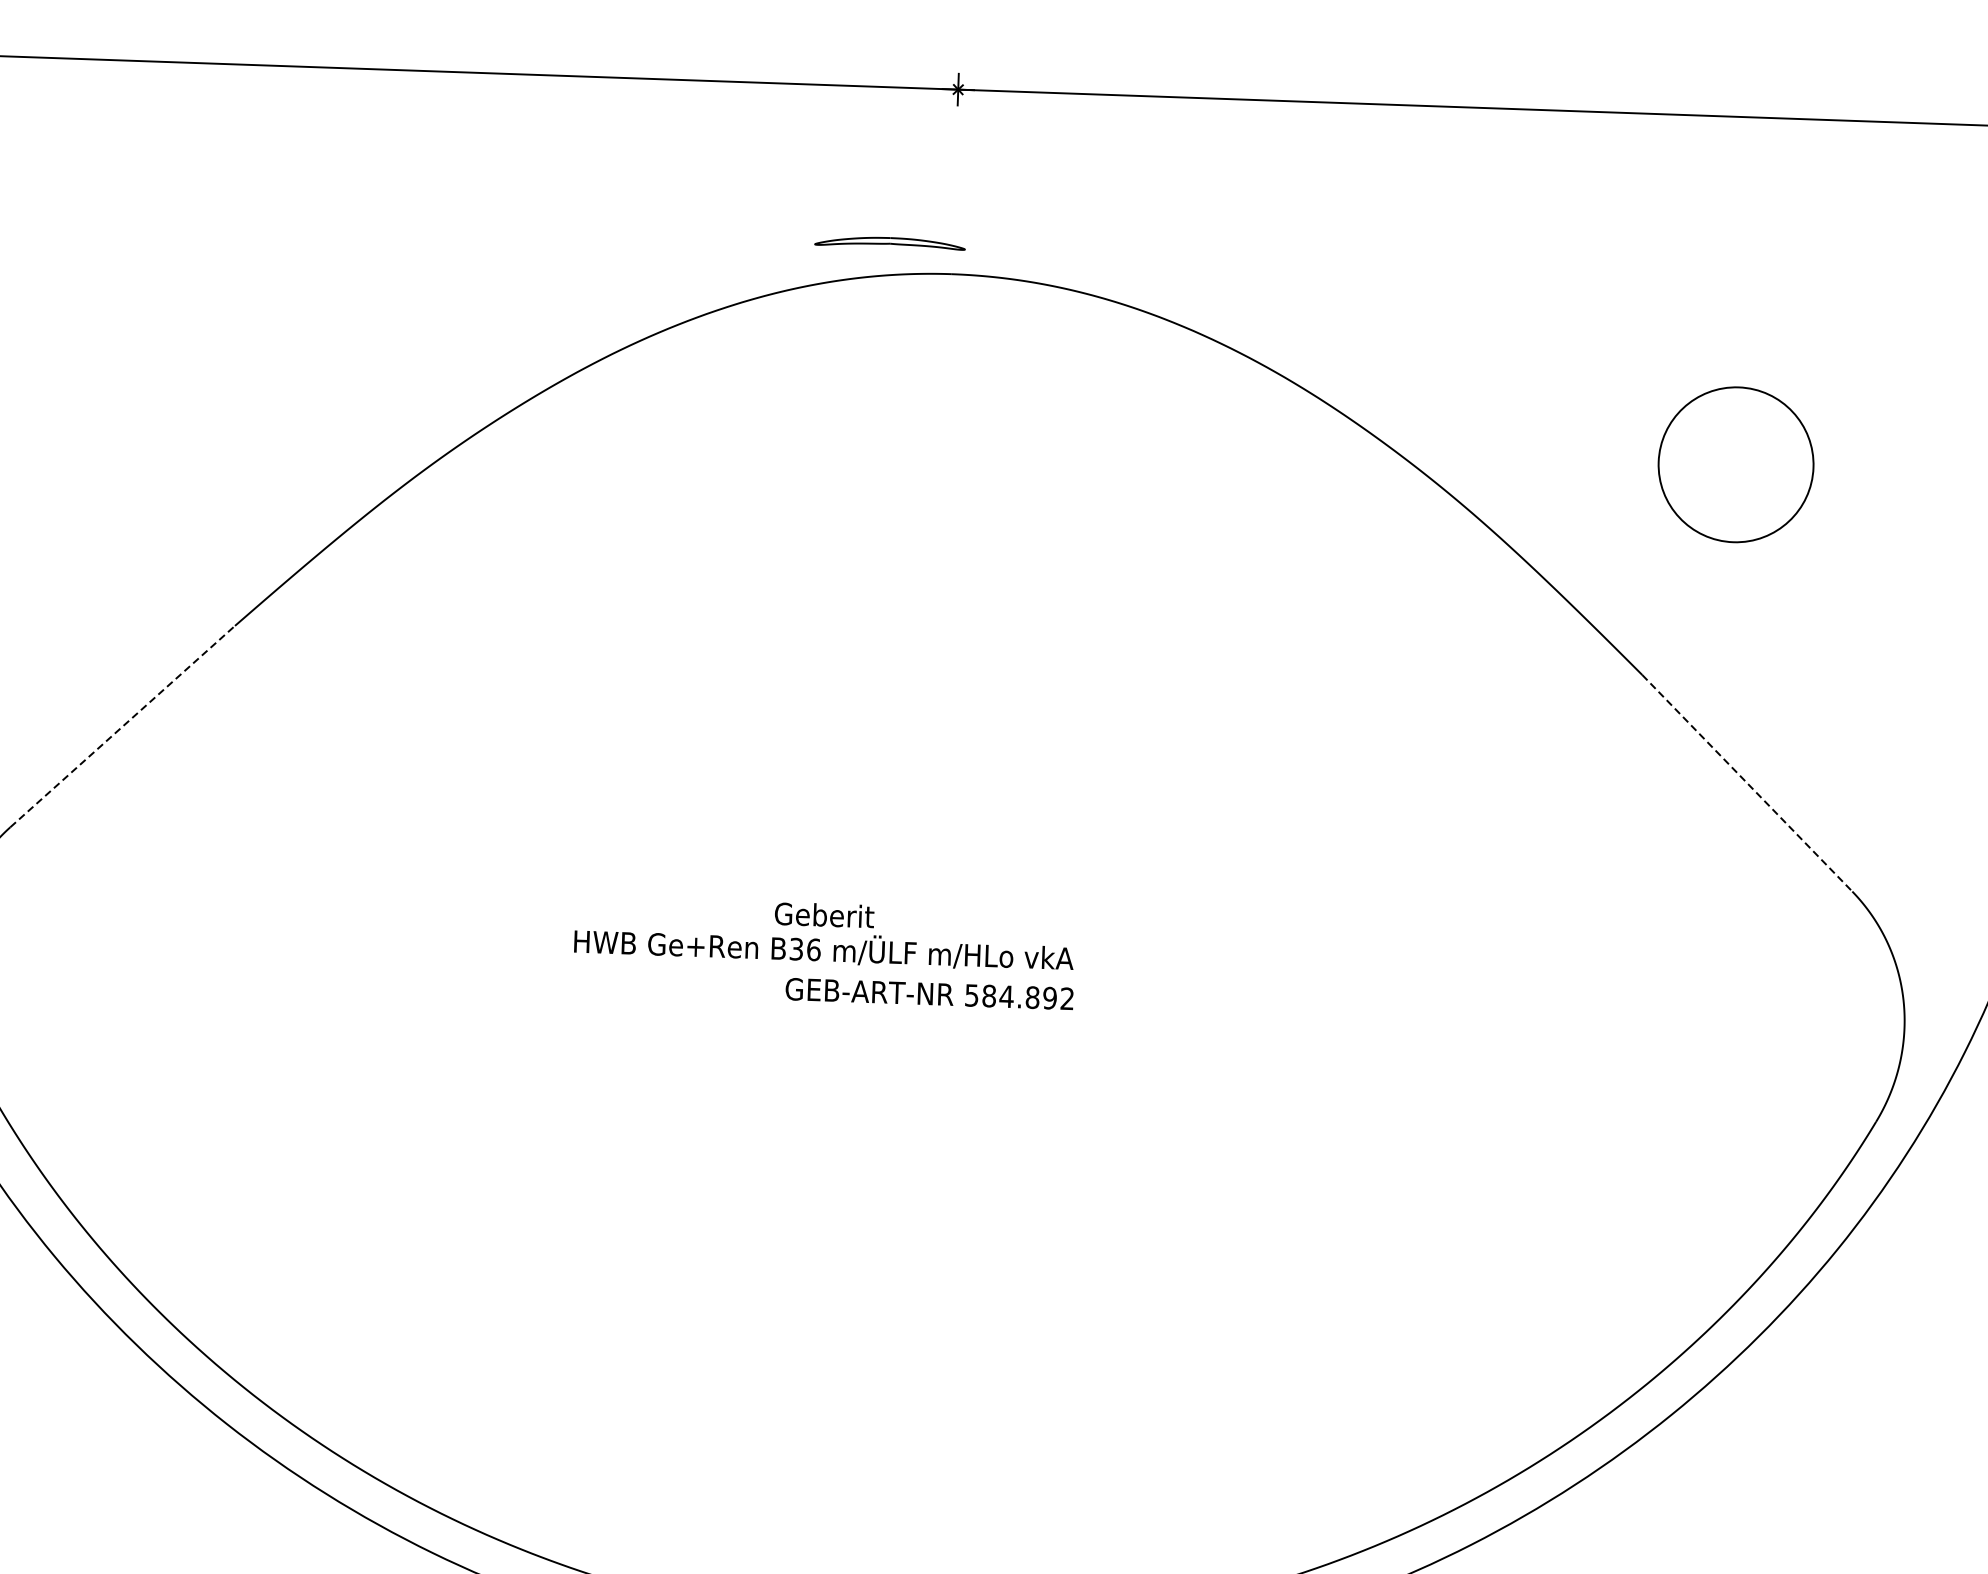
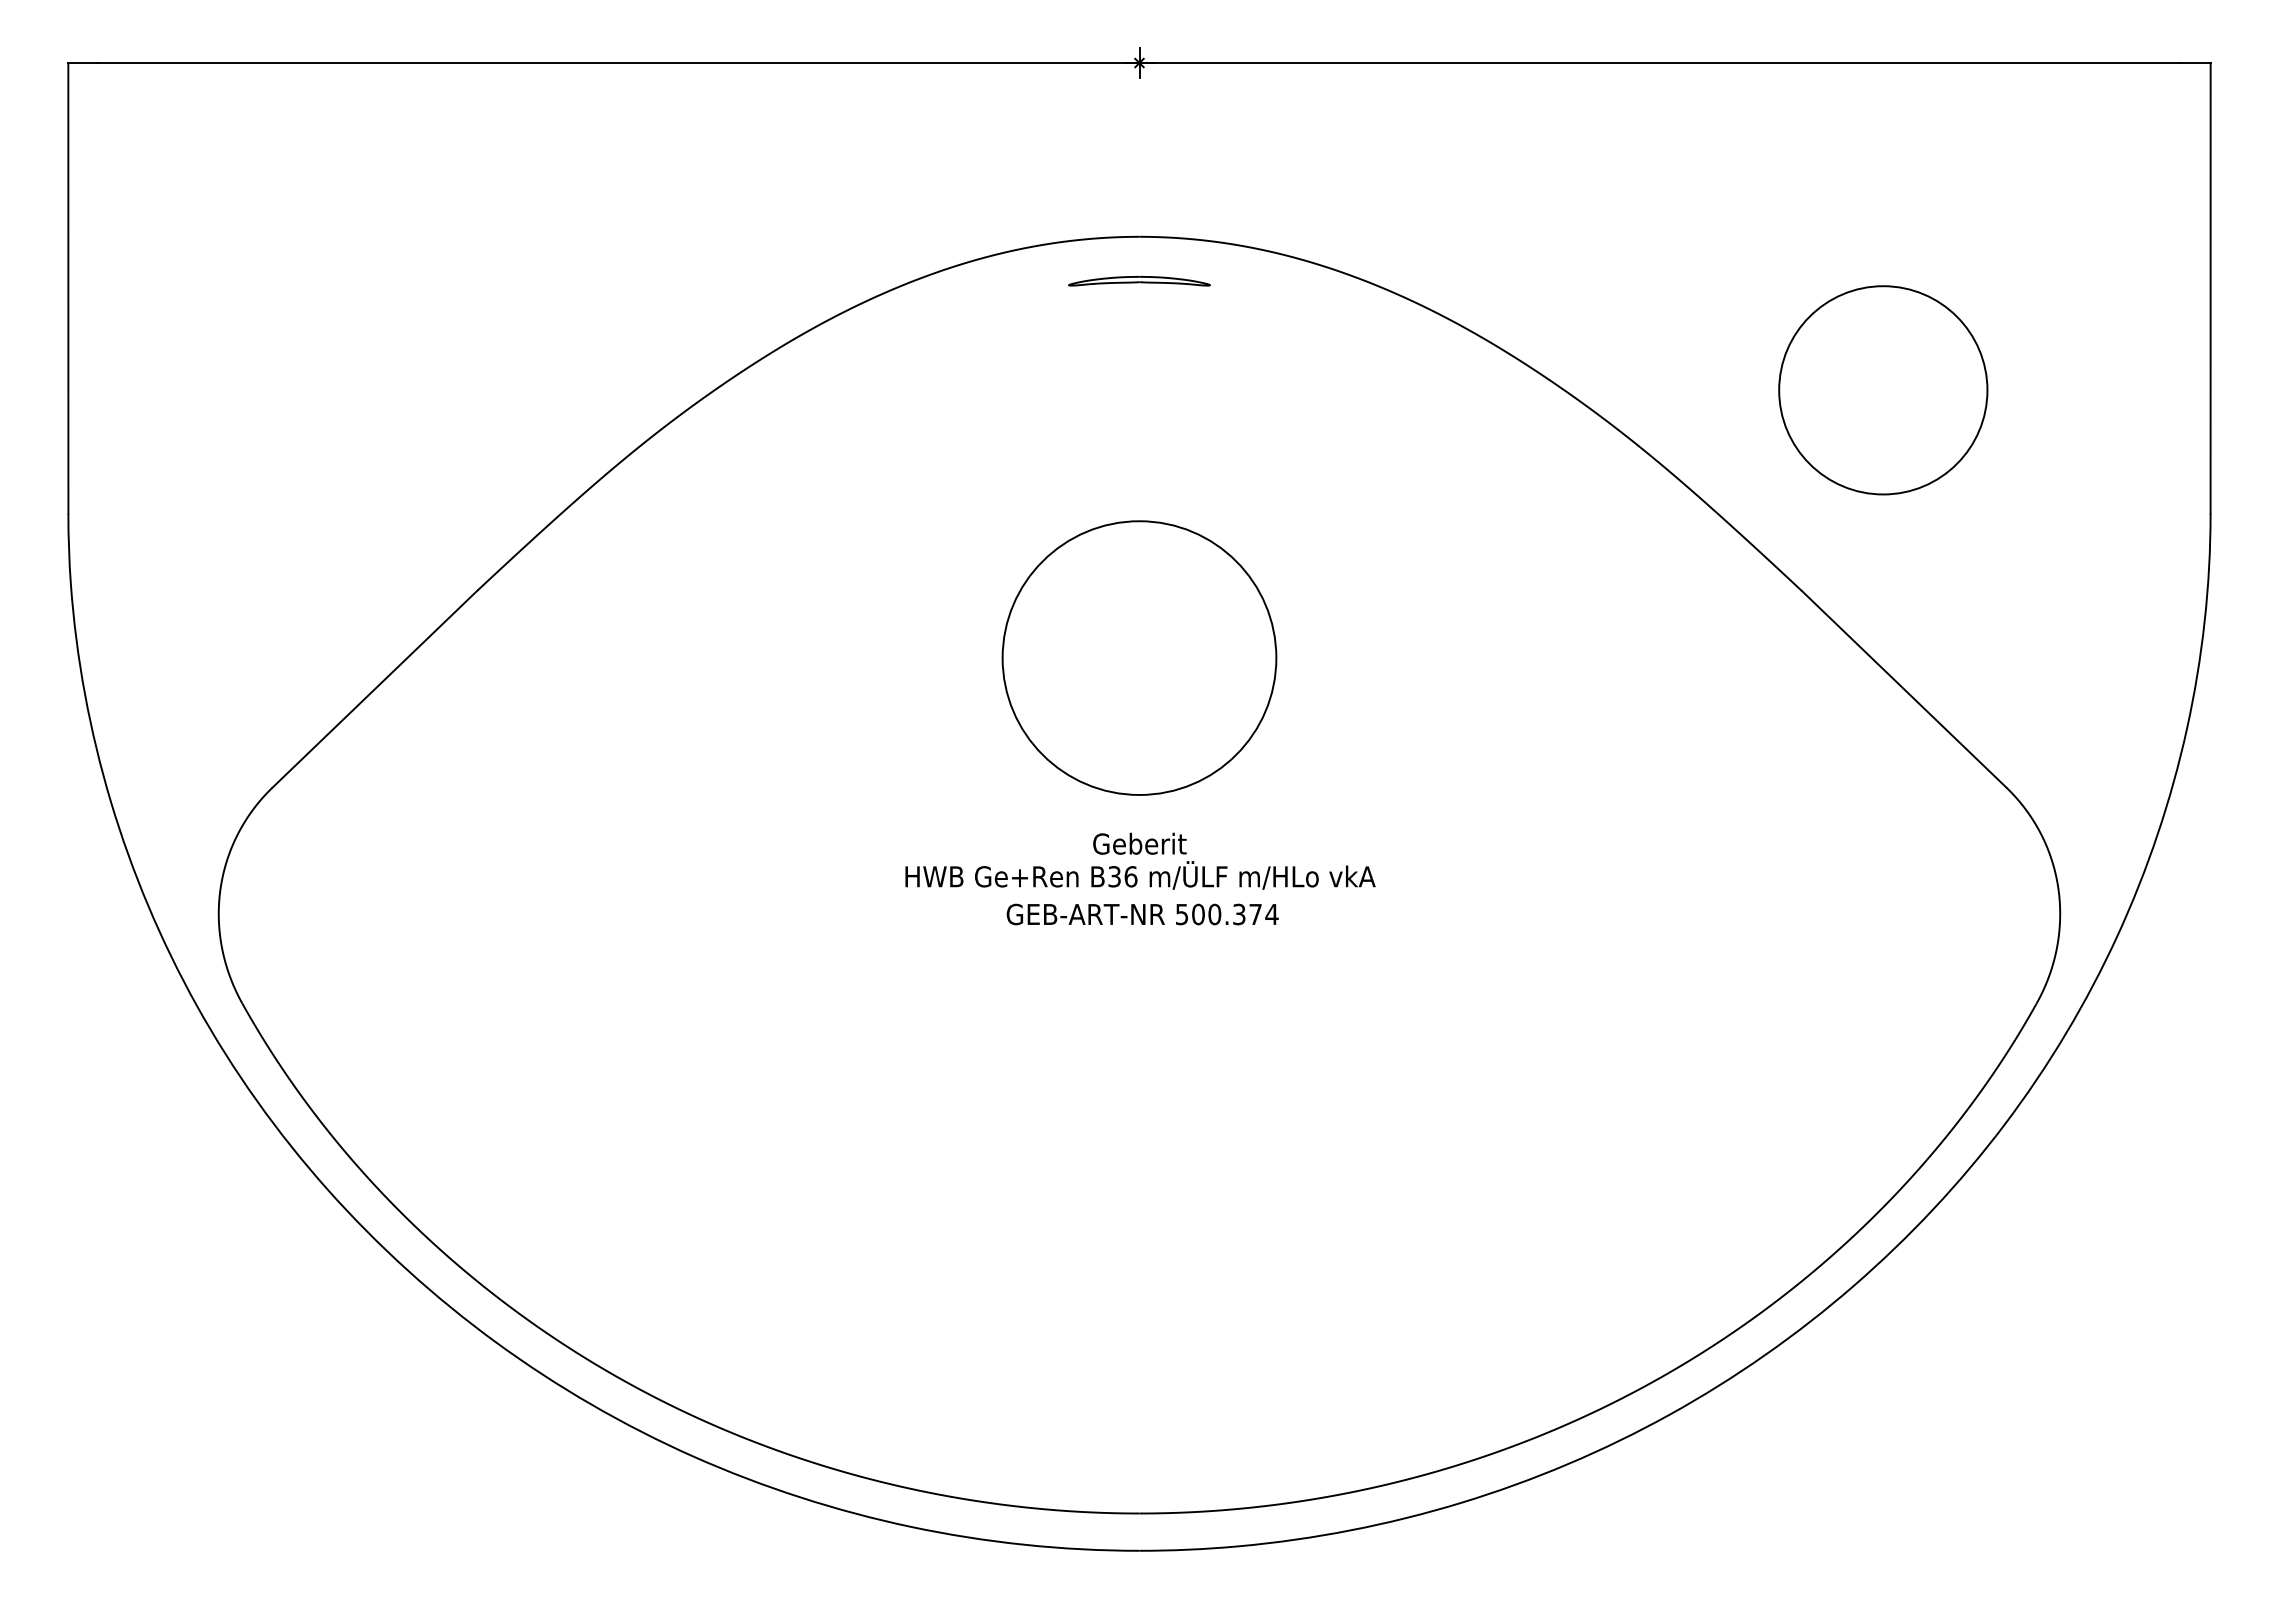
part: (890, 242) -> (1139, 281), moved
circle: (1736, 465) -> (1883, 390), size x1.43
circle: (936, 720) -> (1139, 657), added
line: (122, 726) -> (374, 689), dashed -> solid
line: (1747, 783) -> (1904, 689), dashed -> solid
text: (824, 932) -> (1140, 860), moved
text: (1028, 997) -> (1235, 914), 584.892 -> 500.374

